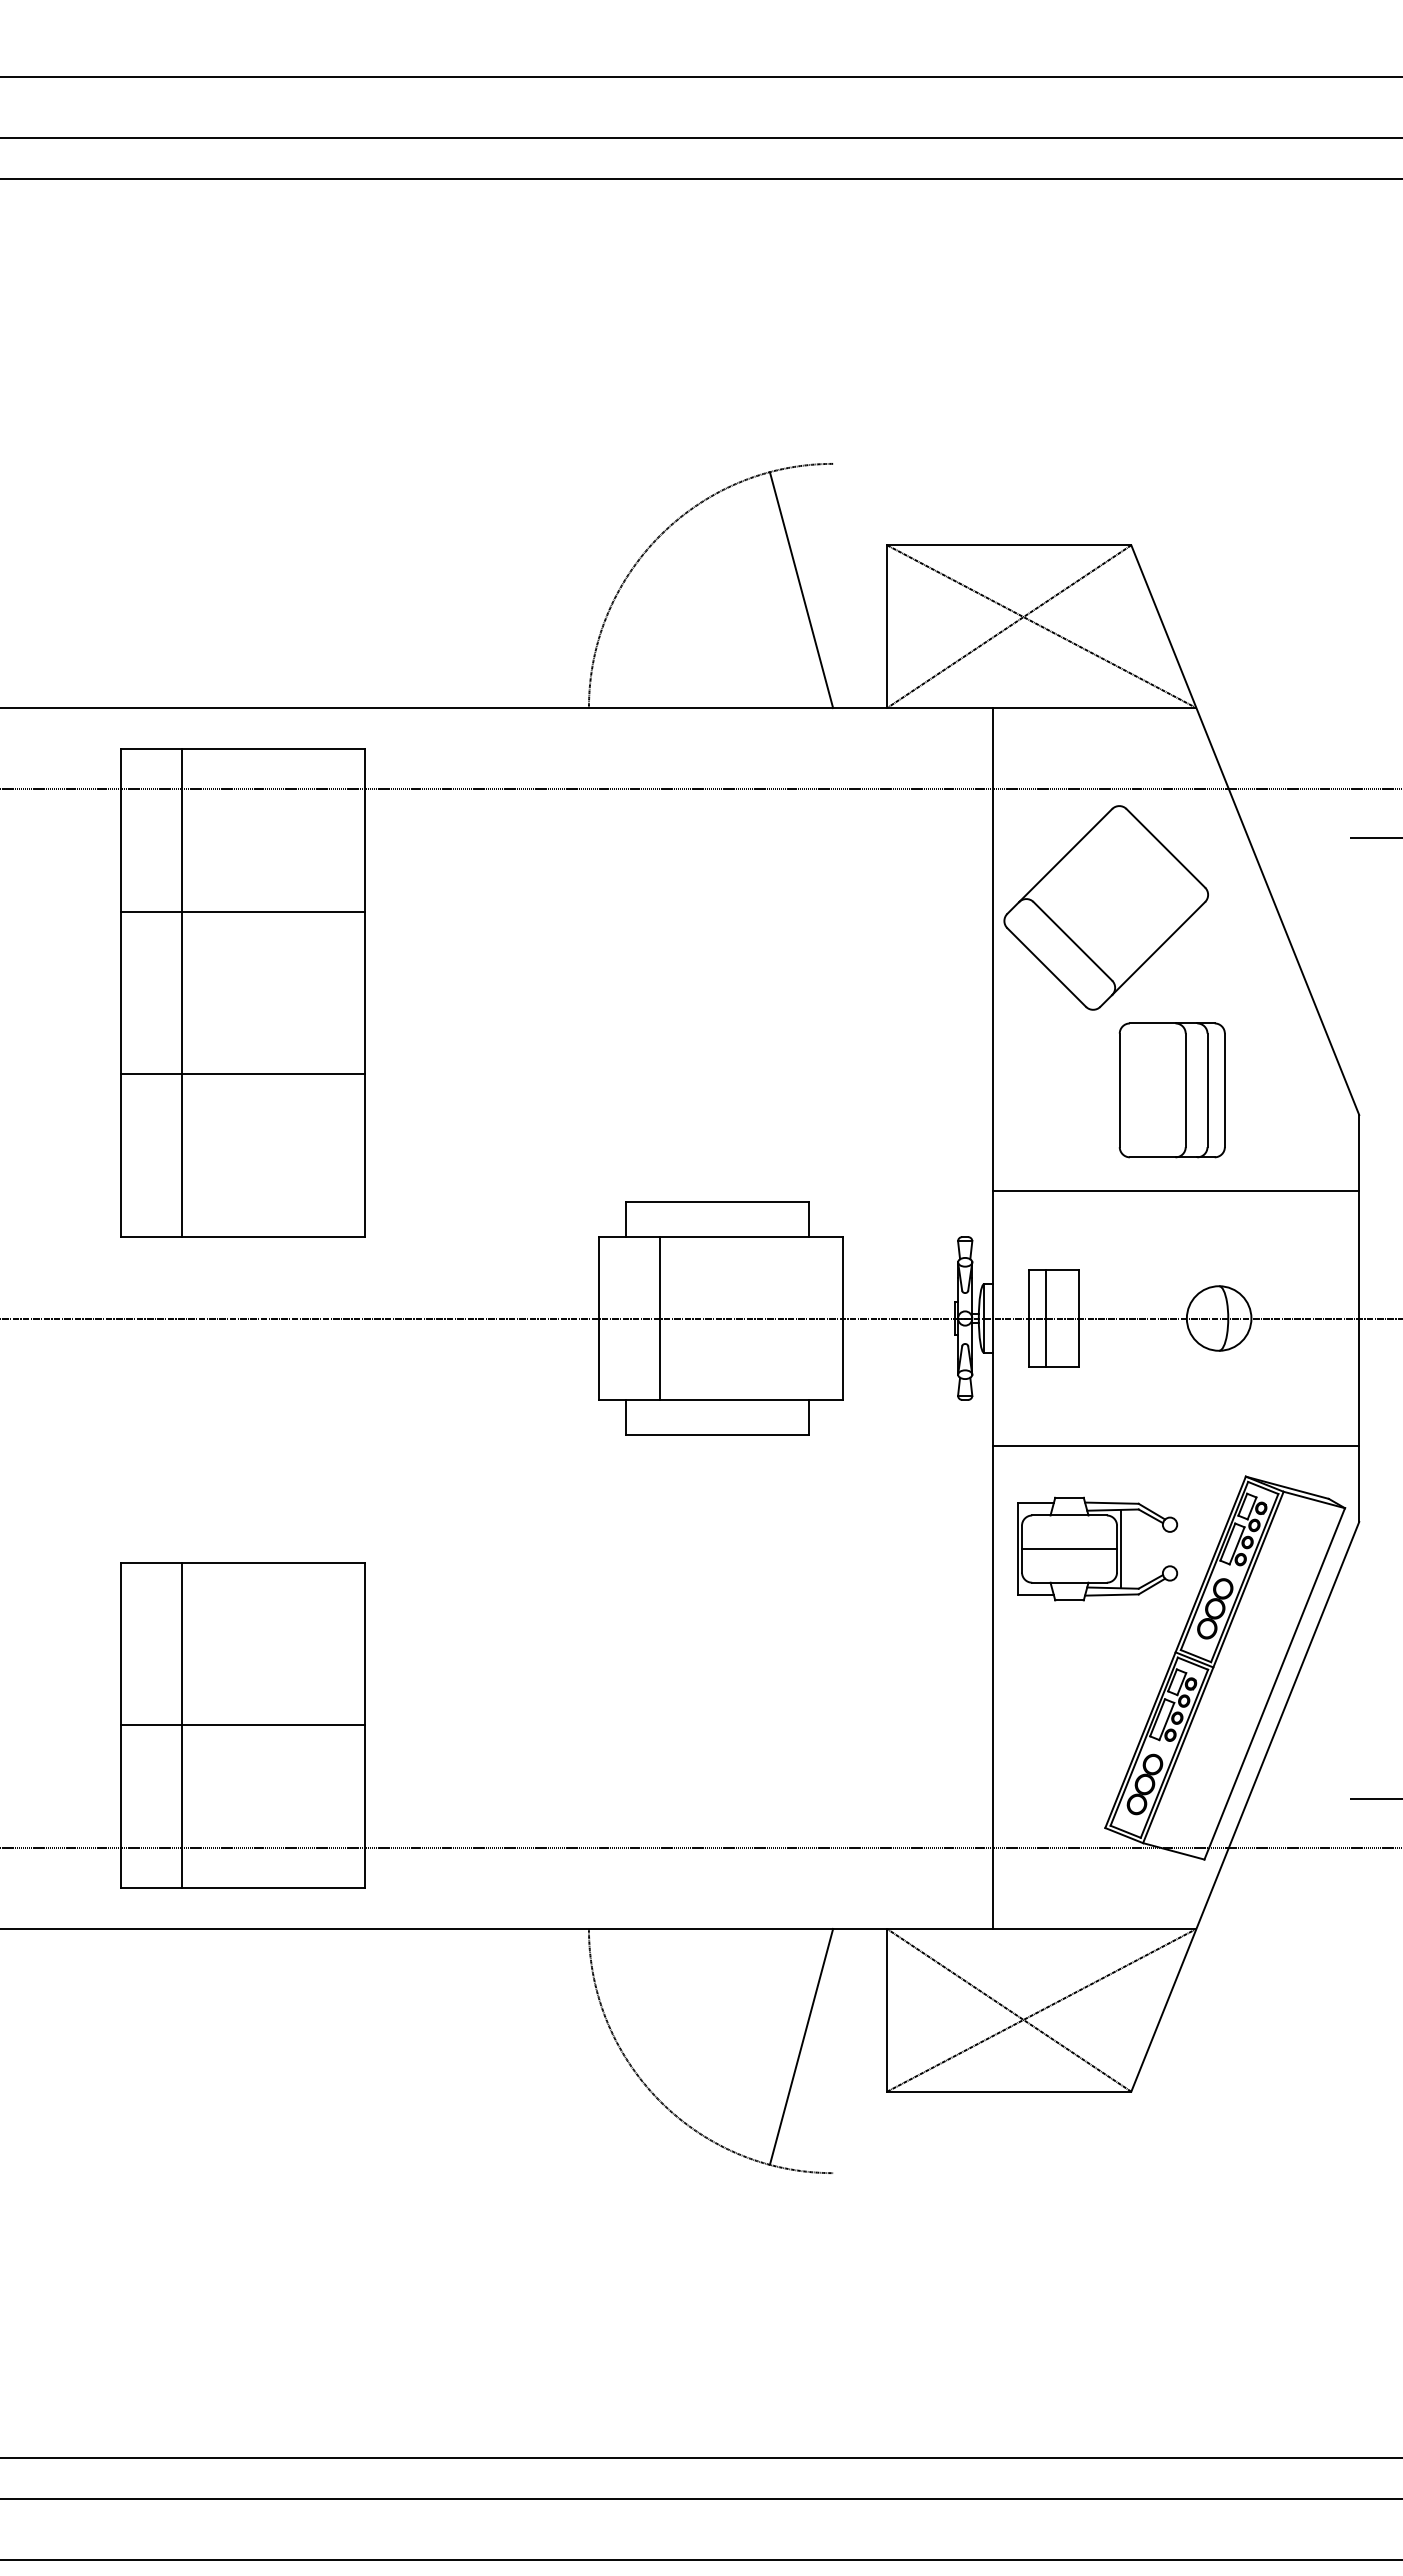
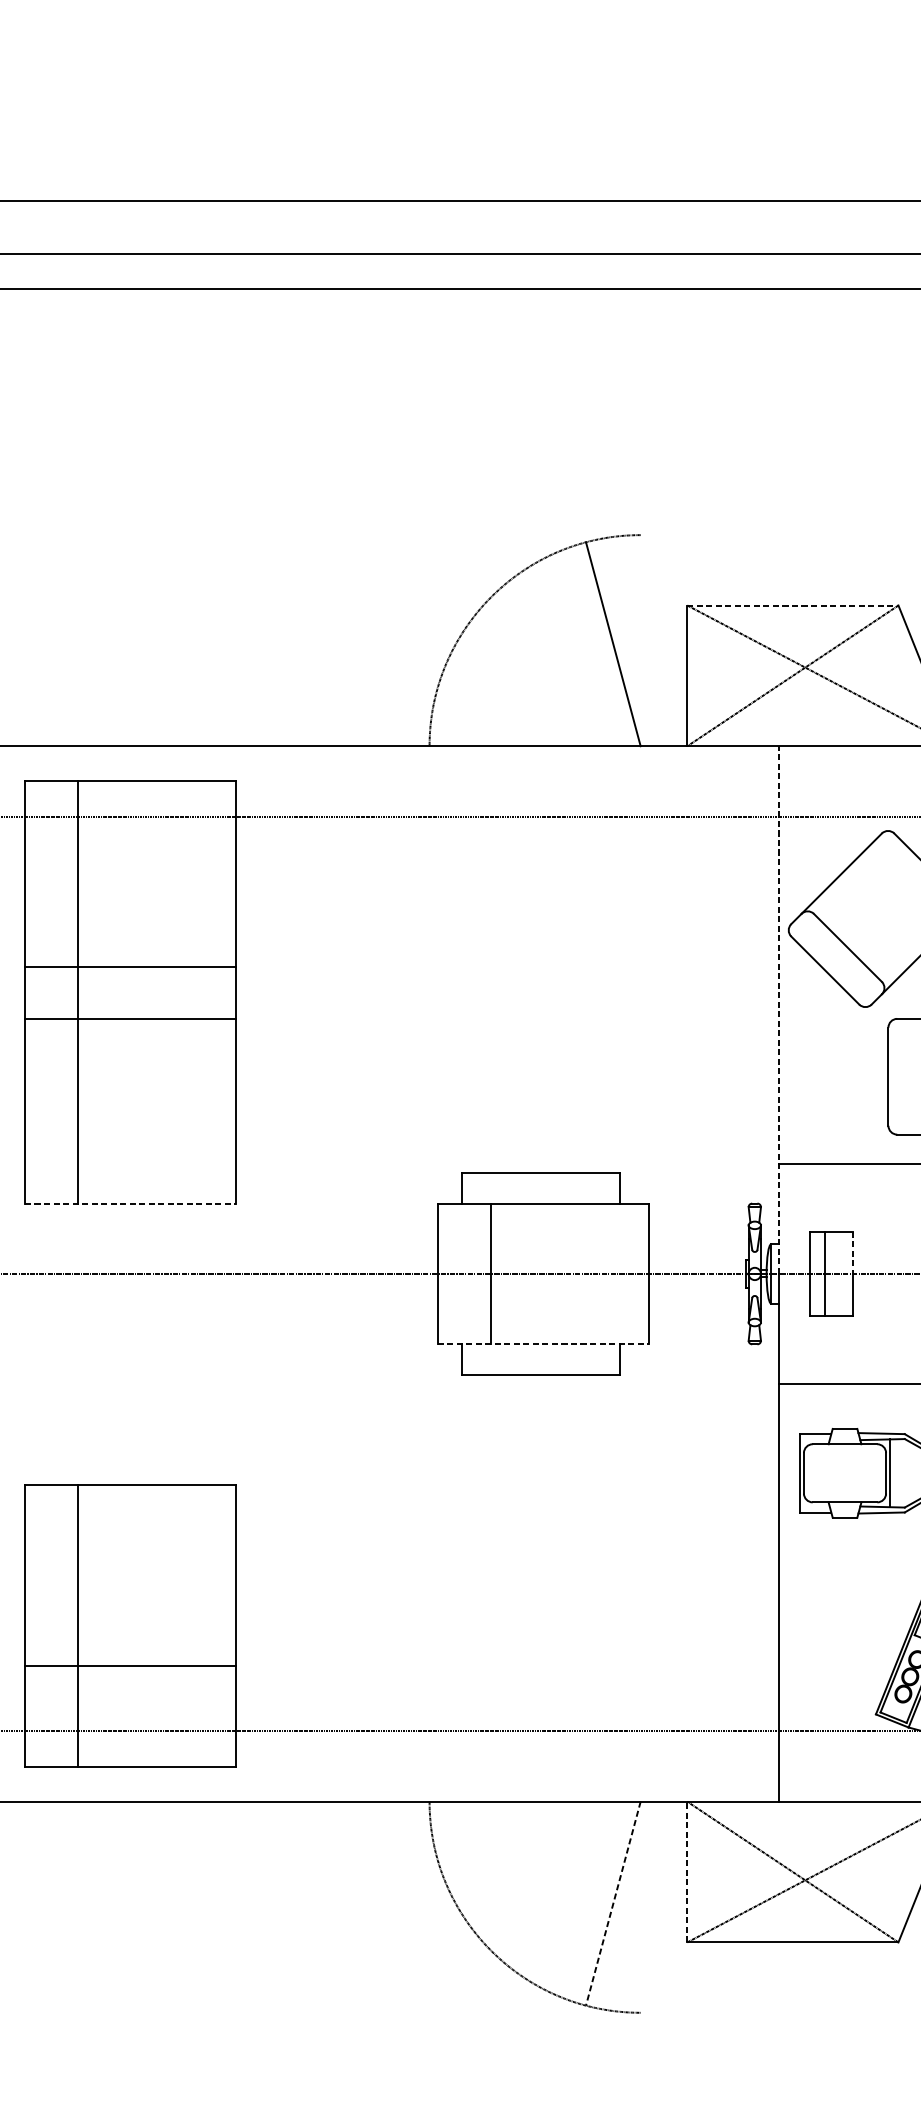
line: (1009, 545) -> (793, 605), solid -> dashed
line: (242, 911) -> (130, 967), moved
line: (992, 1012) -> (778, 1009), solid -> dashed
line: (242, 1074) -> (130, 1018), moved
line: (243, 1237) -> (130, 1203), solid -> dashed
line: (1078, 1294) -> (852, 1253), solid -> dashed
line: (721, 1399) -> (544, 1343), solid -> dashed
line: (1069, 1549) -> (845, 1473), removed
line: (242, 1725) -> (130, 1665), moved
line: (887, 2009) -> (687, 1871), solid -> dashed
line: (801, 2047) -> (613, 1904), solid -> dashed

